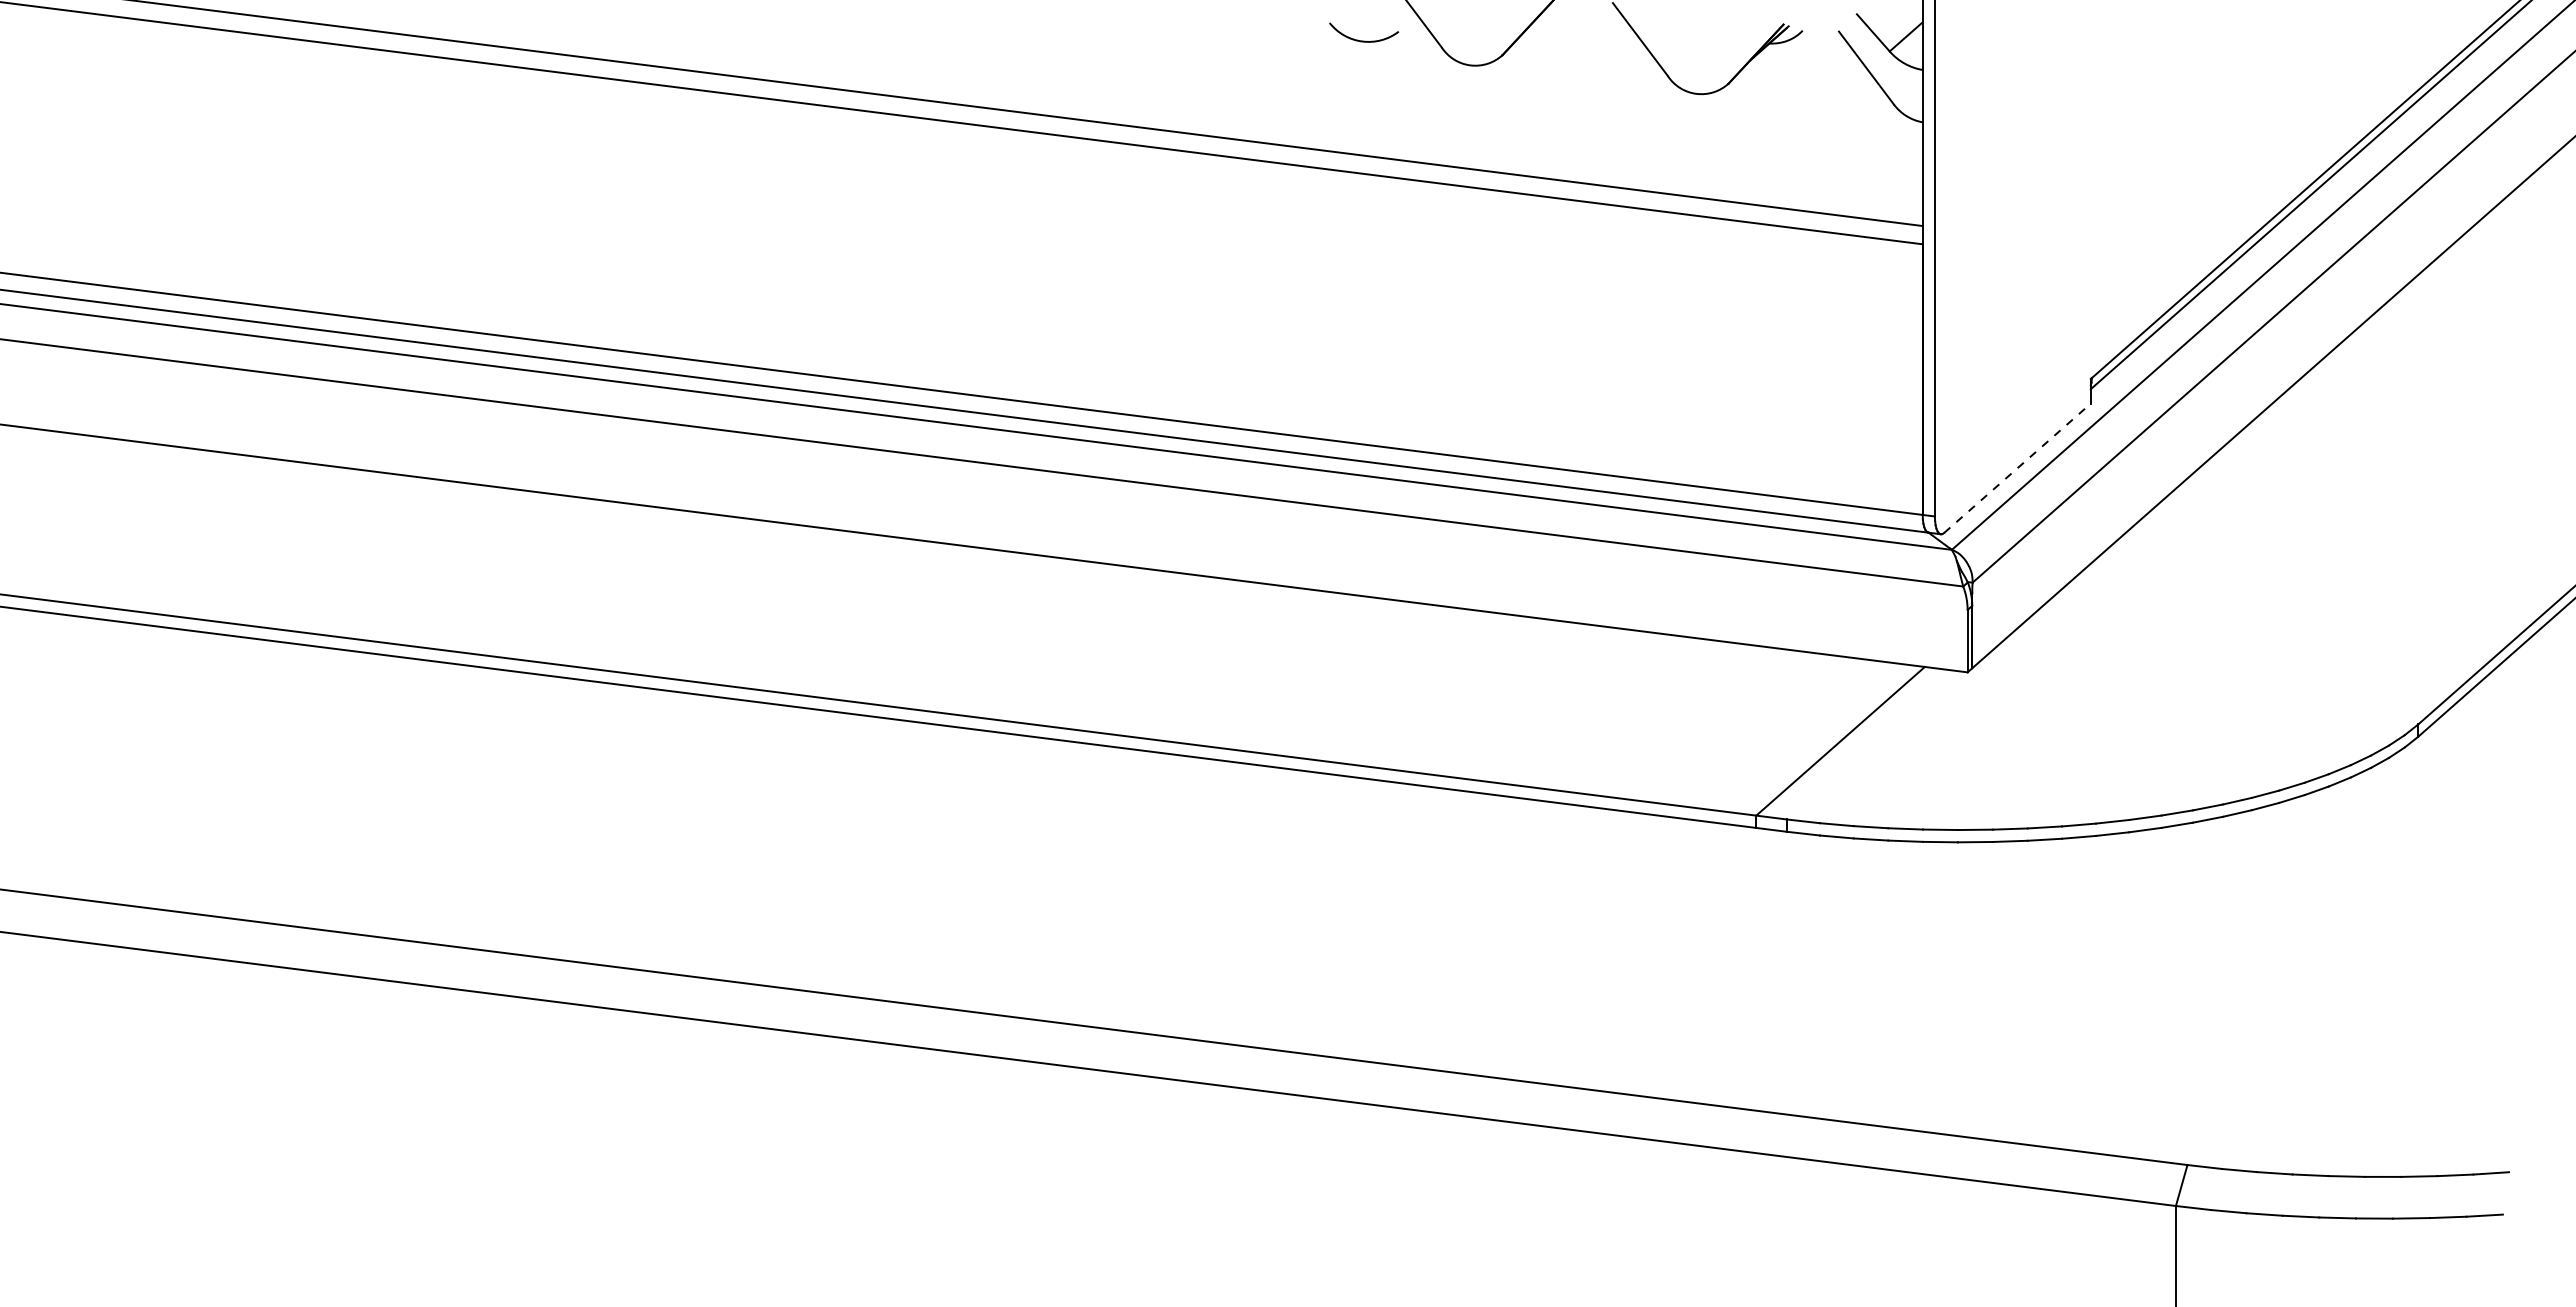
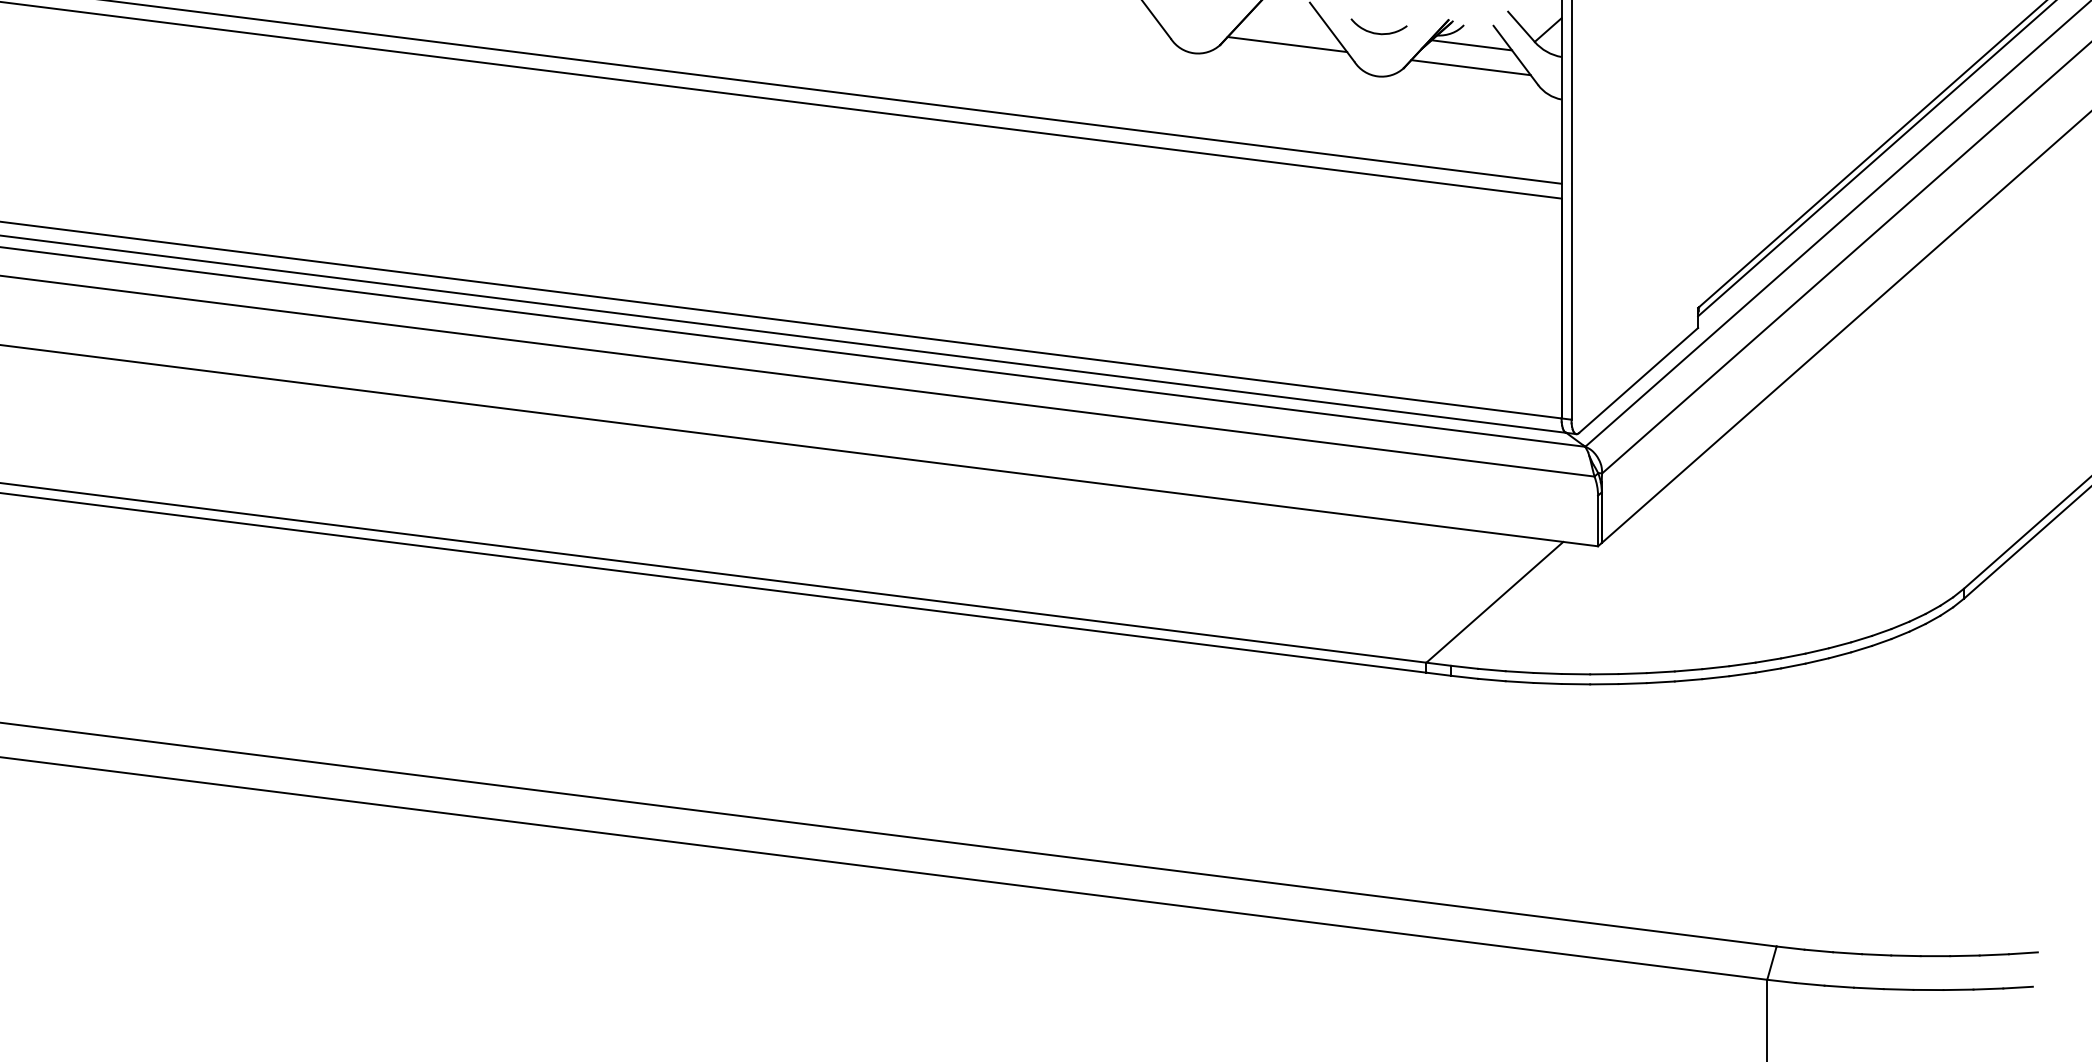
arc: (1364, 40) -> (1379, 33), moved
line: (1584, 54) -> (1286, 44), added
line: (1811, 55) -> (1471, 45), added
line: (1810, 82) -> (1470, 67), added
line: (2017, 468) -> (1638, 380), dashed -> solid

